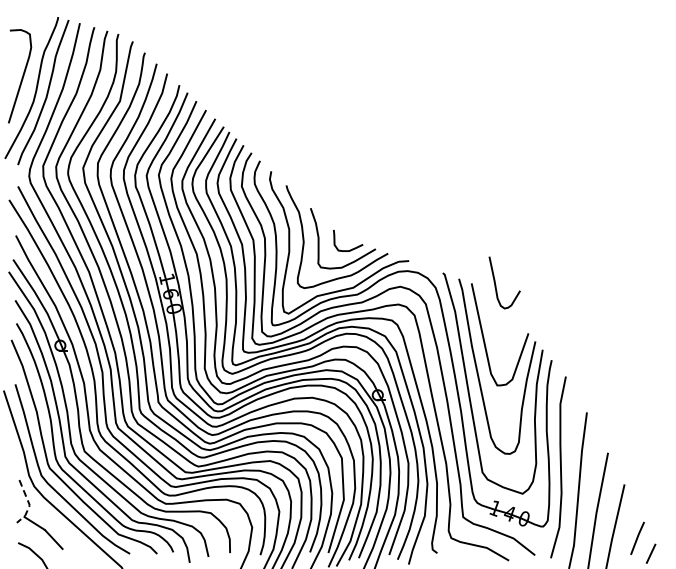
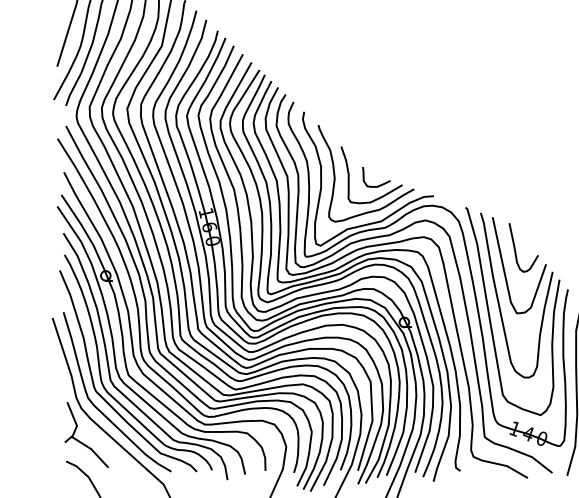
curve: (496, 284) -> (516, 249), moved
line: (29, 504) -> (76, 425), dashed -> solid

